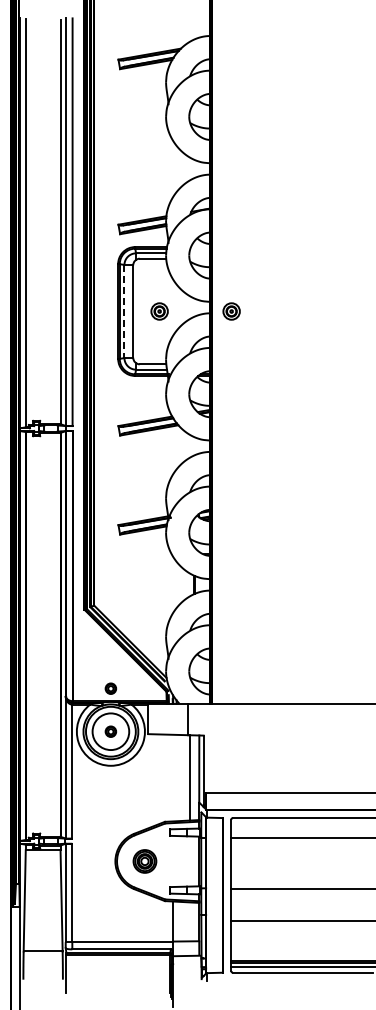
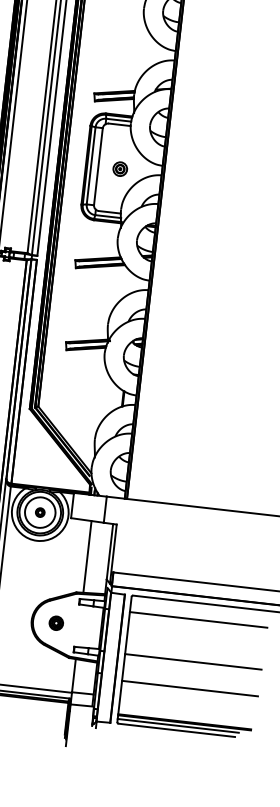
line: (124, 311) -> (91, 165), dashed -> solid
part: (231, 311) -> (179, 175), removed
part: (110, 688) -> (44, 476), removed
line: (190, 777) -> (87, 556), moved
part: (145, 861) -> (56, 623), size x0.71

